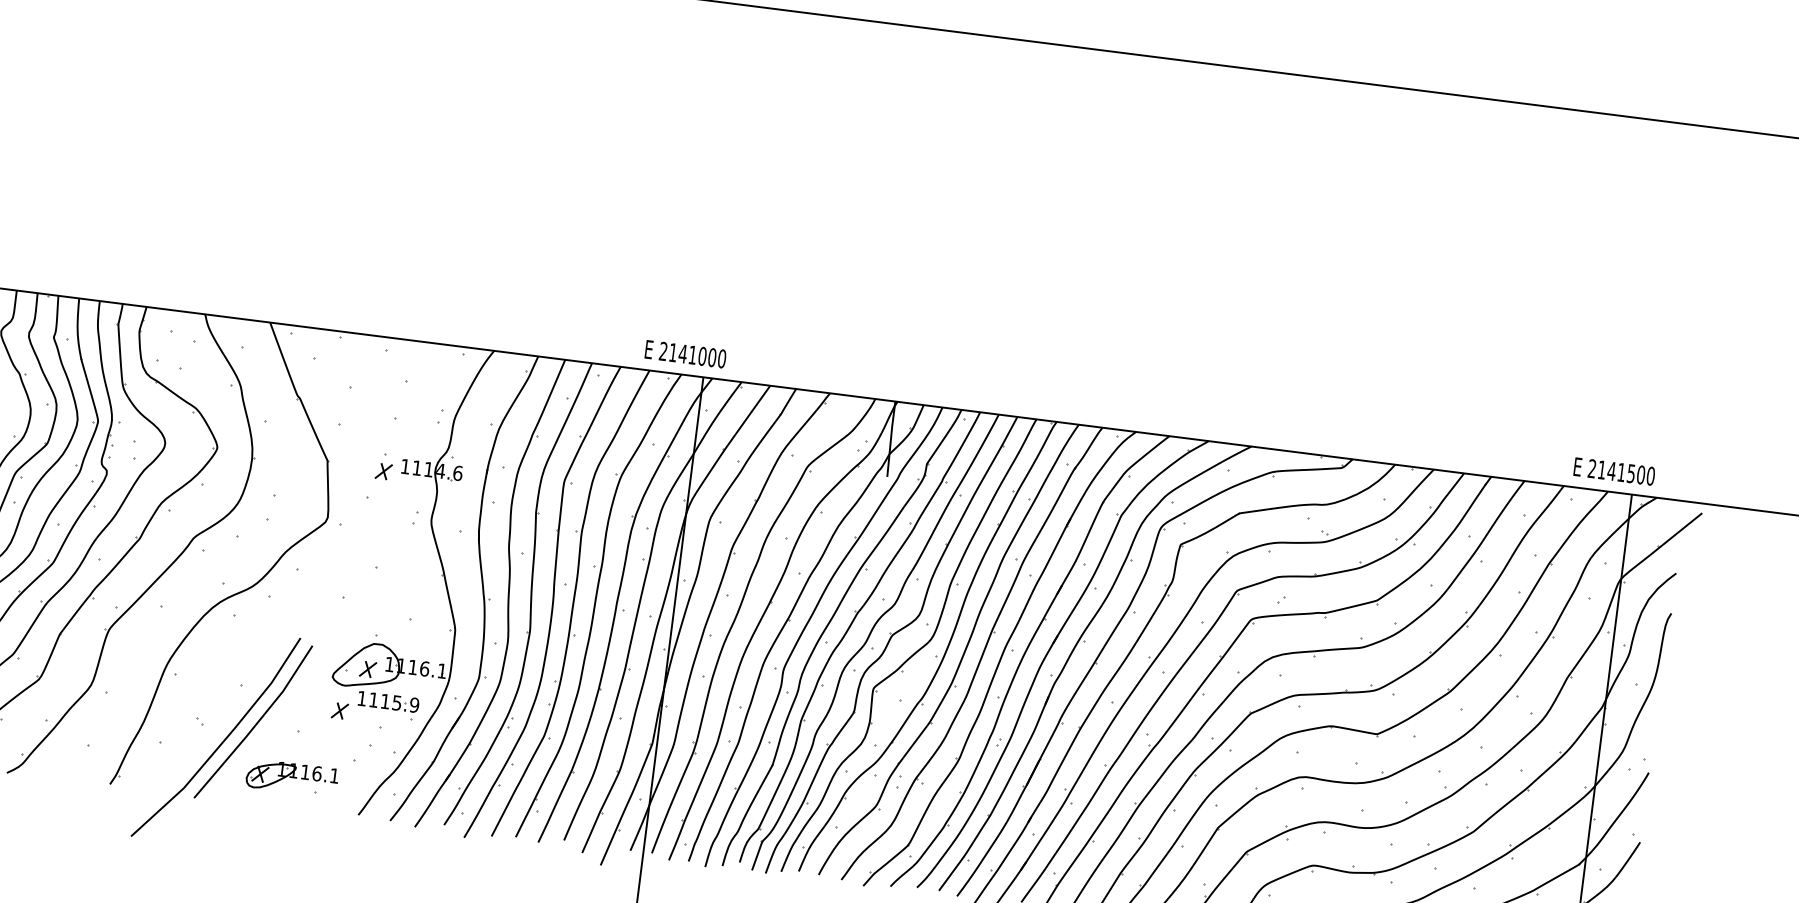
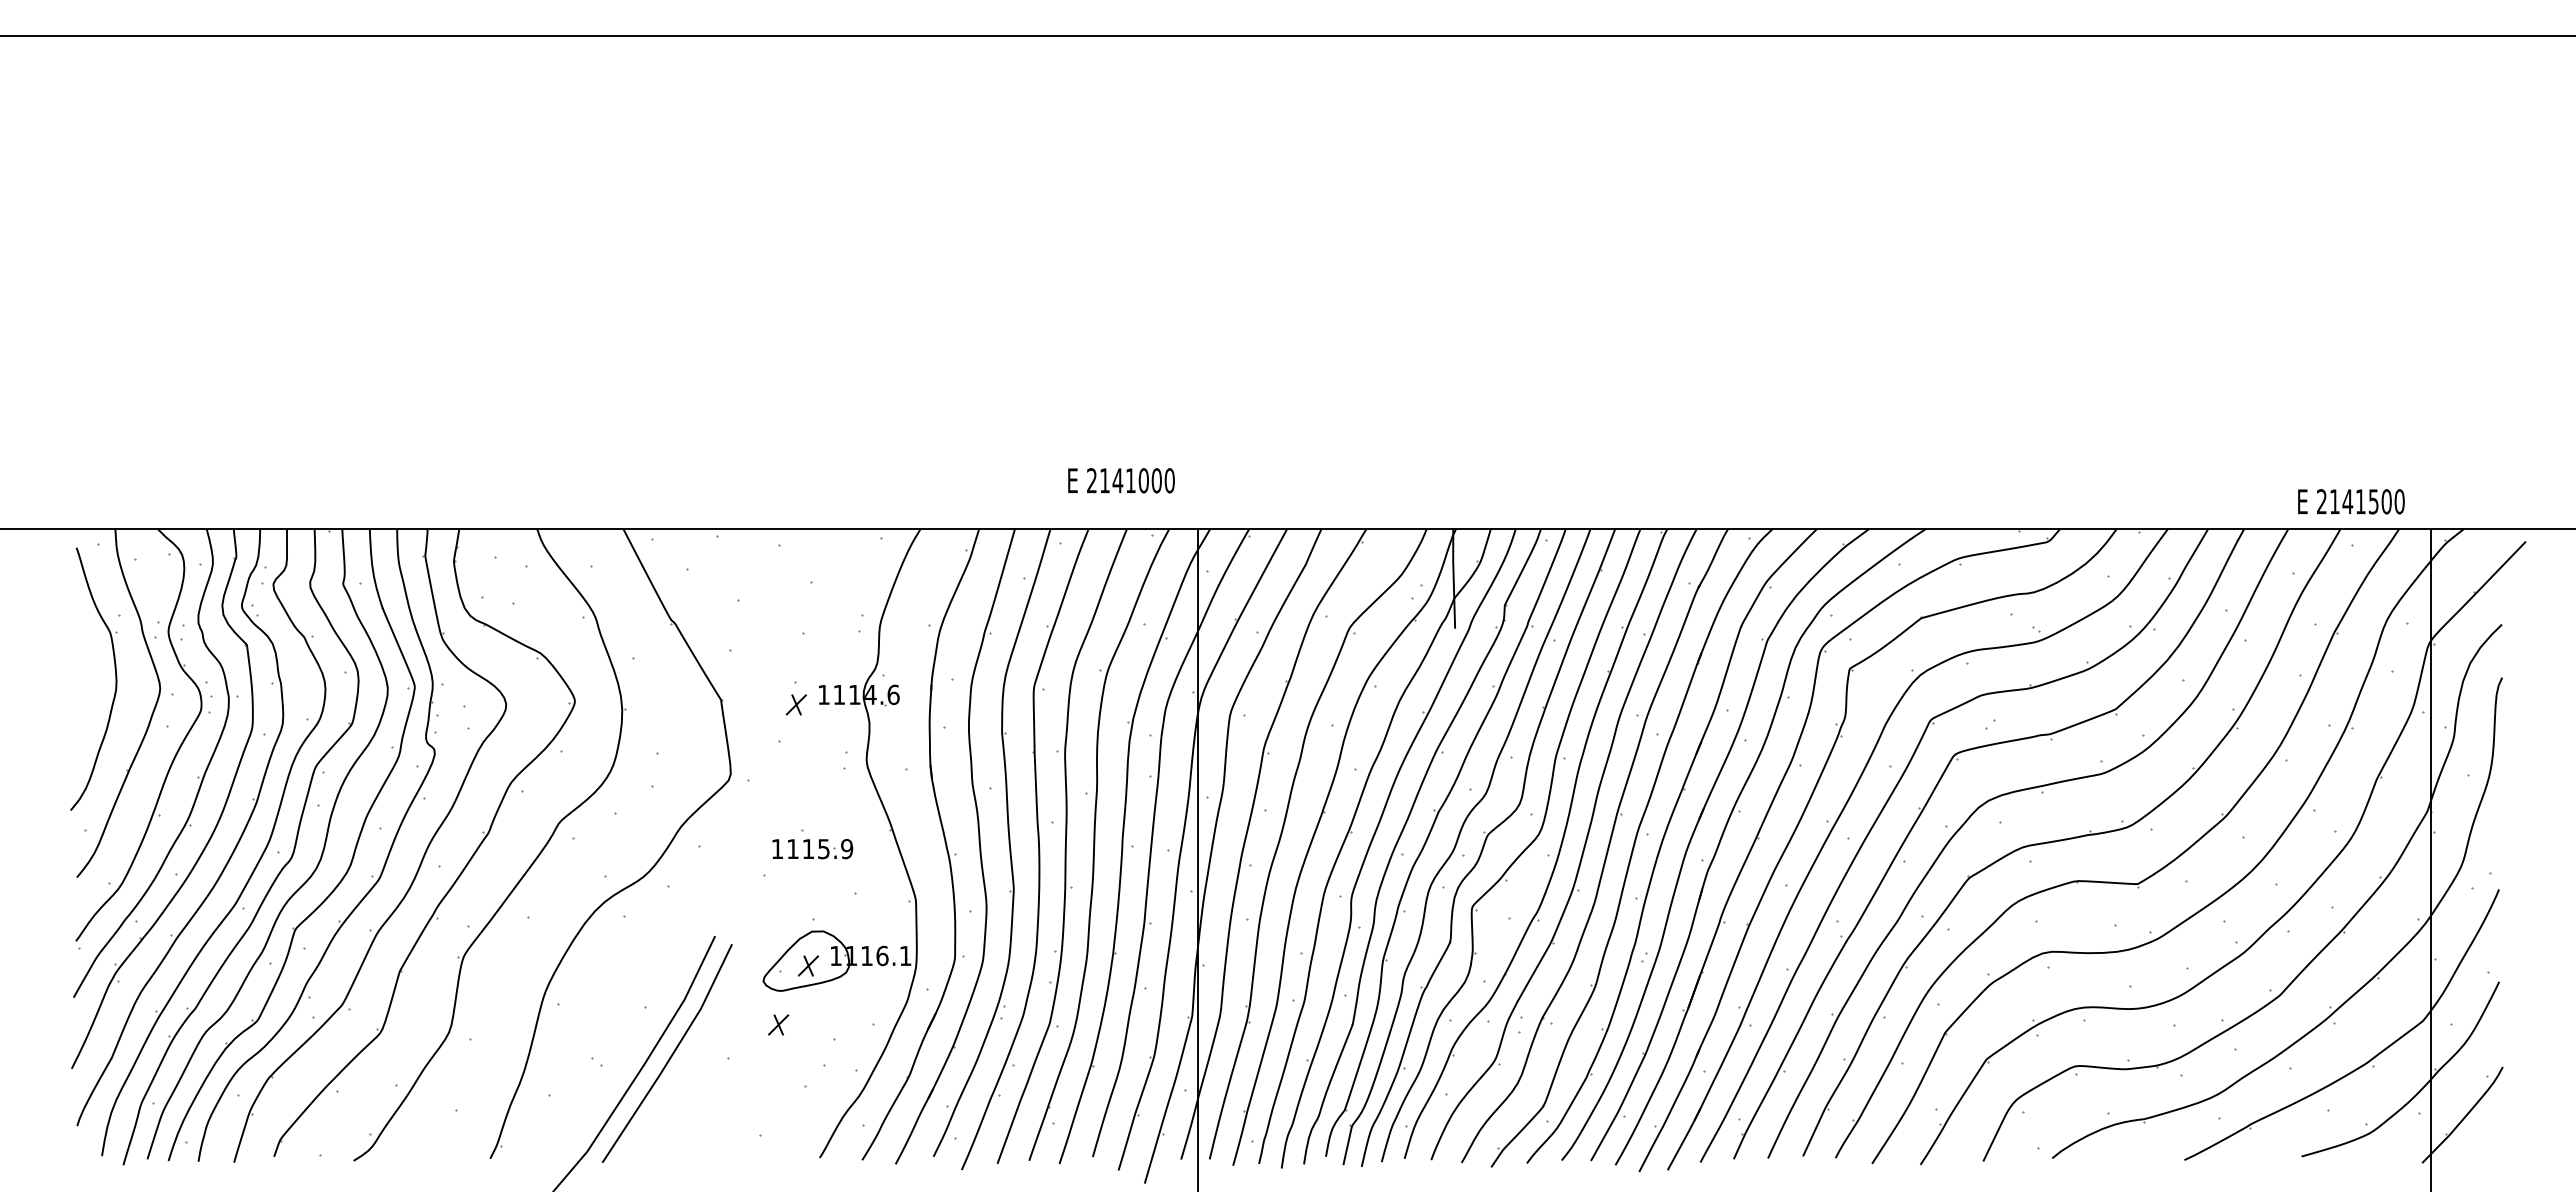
text: (685, 354) -> (1121, 480), moved
text: (1614, 471) -> (2351, 501), moved
part: (388, 702) -> (812, 849), moved
part: (292, 777) -> (727, 1119), removed

